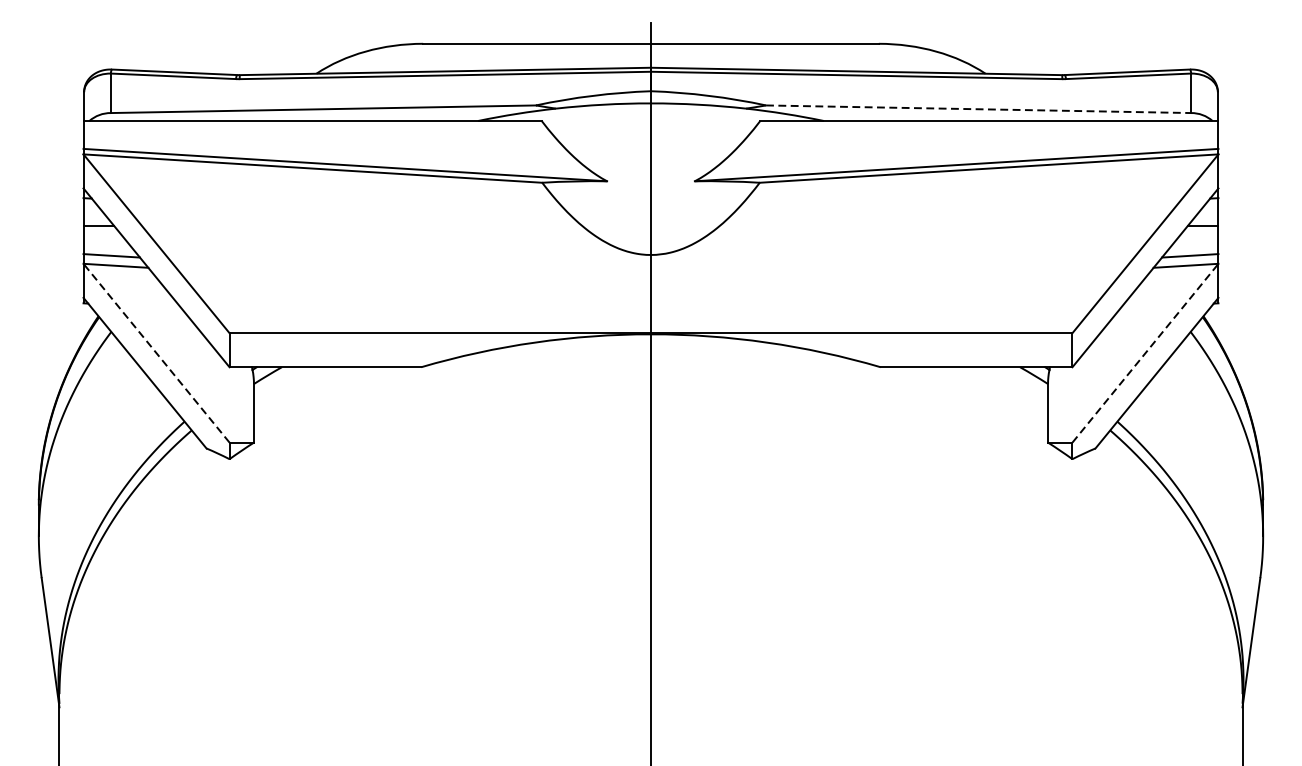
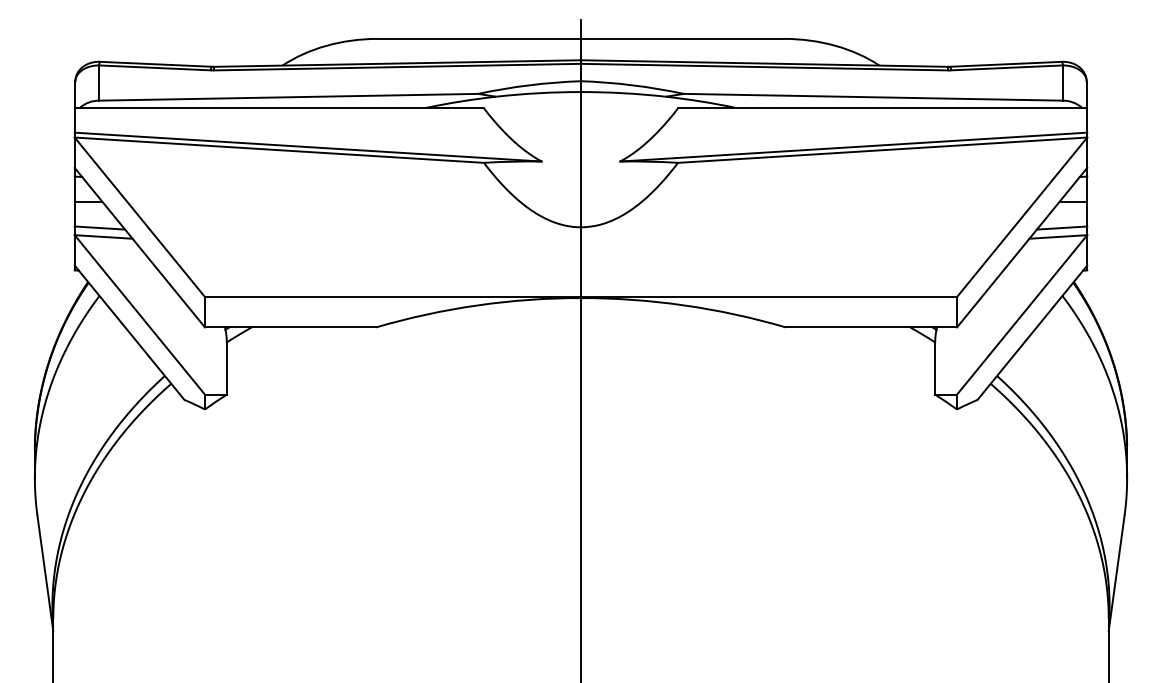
line: (978, 109) -> (873, 97), dashed -> solid
line: (156, 352) -> (139, 314), dashed -> solid
line: (1145, 352) -> (1022, 314), dashed -> solid

